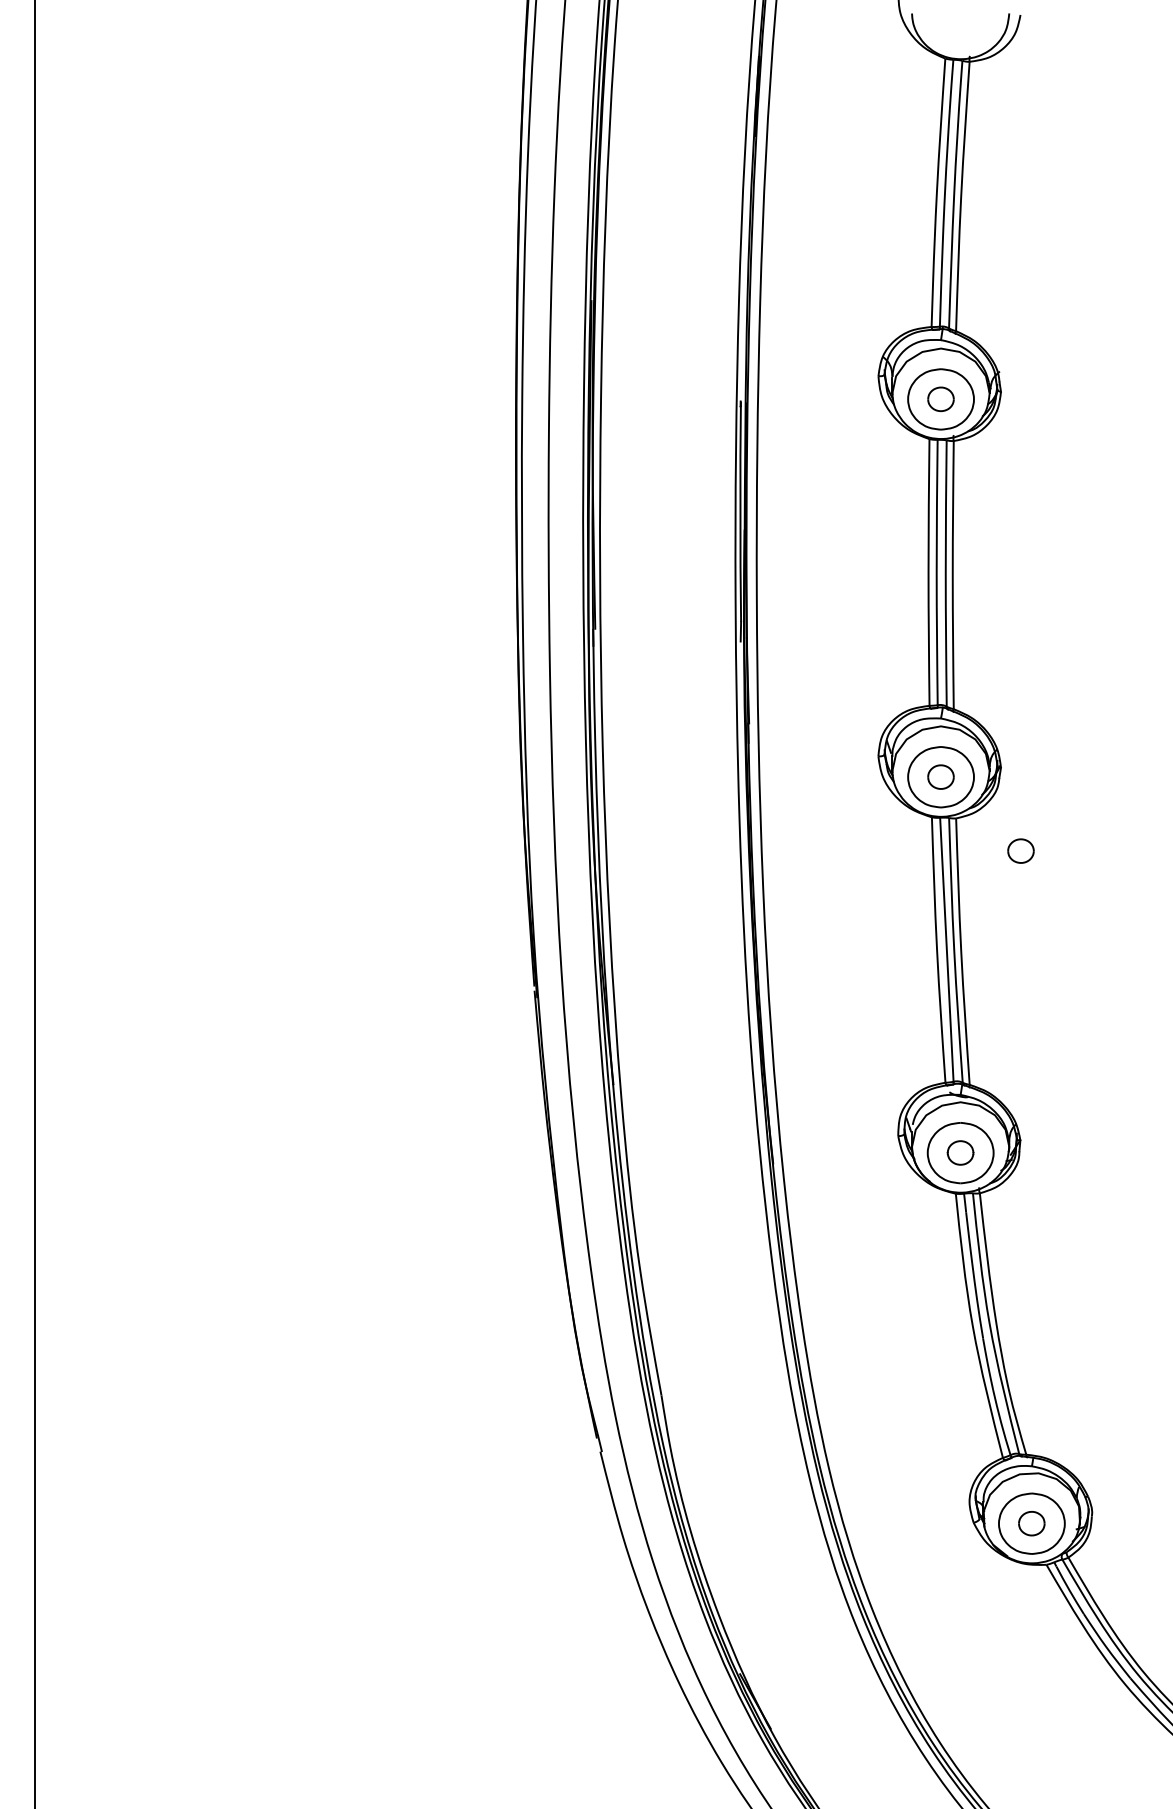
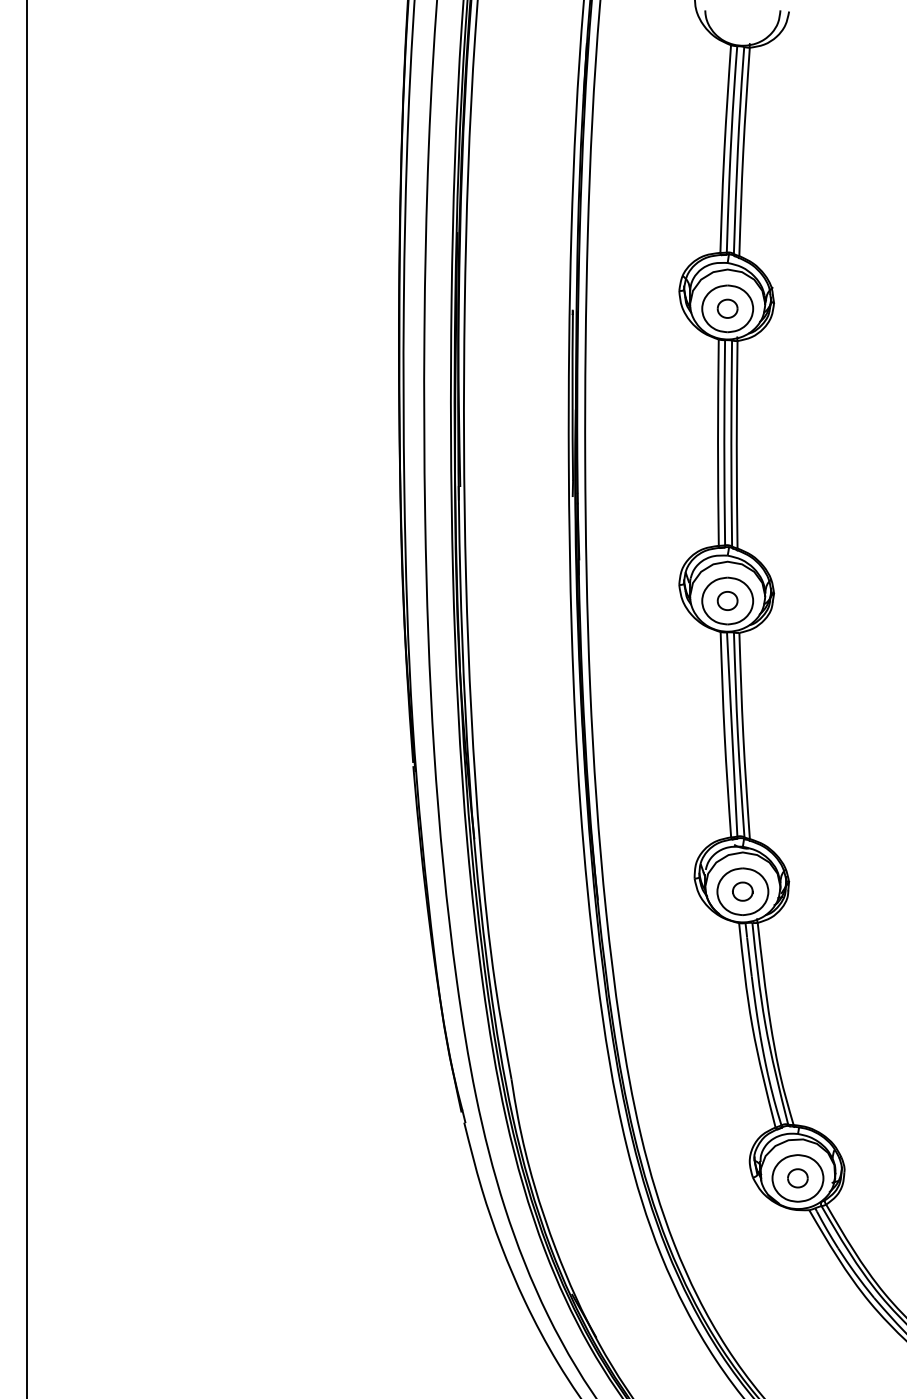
part: (1020, 850) -> (789, 657), removed

